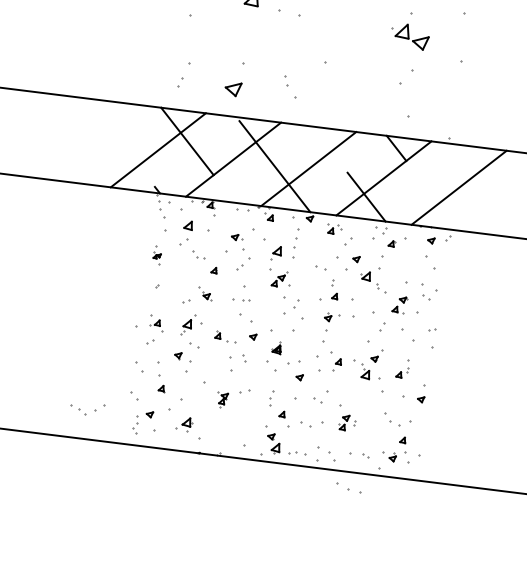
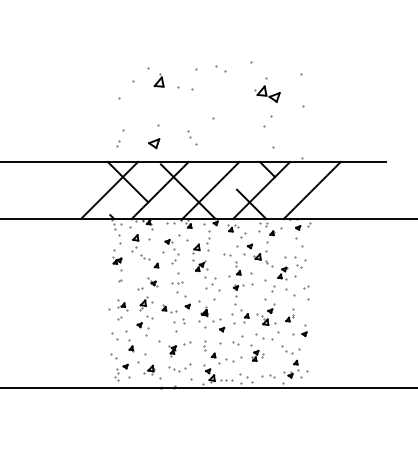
part: (157, 255) -> (117, 260), size x1.67
part: (87, 408) -> (179, 367), moved
part: (349, 487) -> (264, 336), moved

